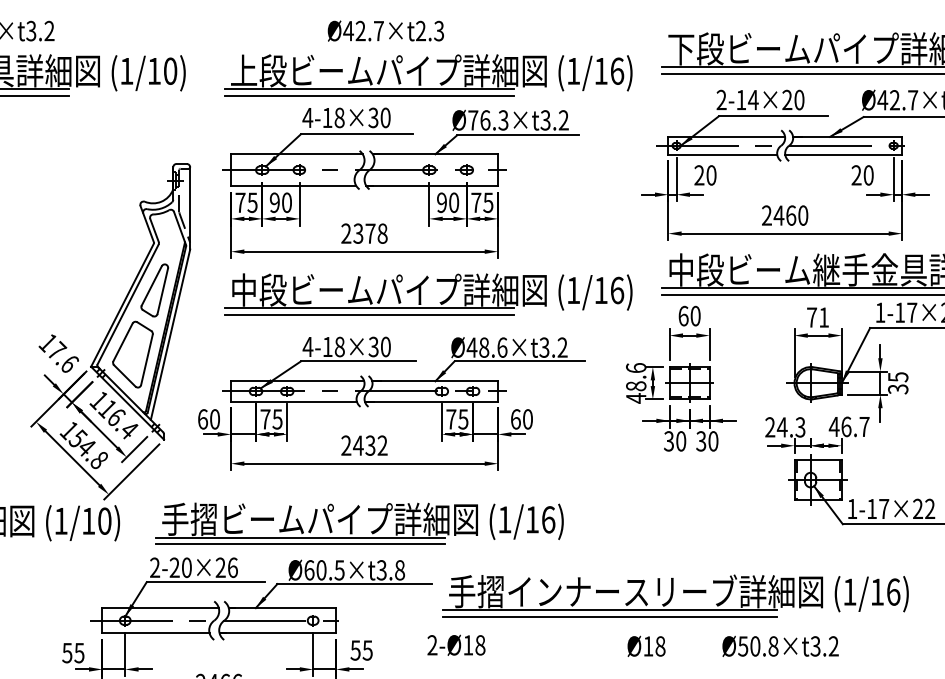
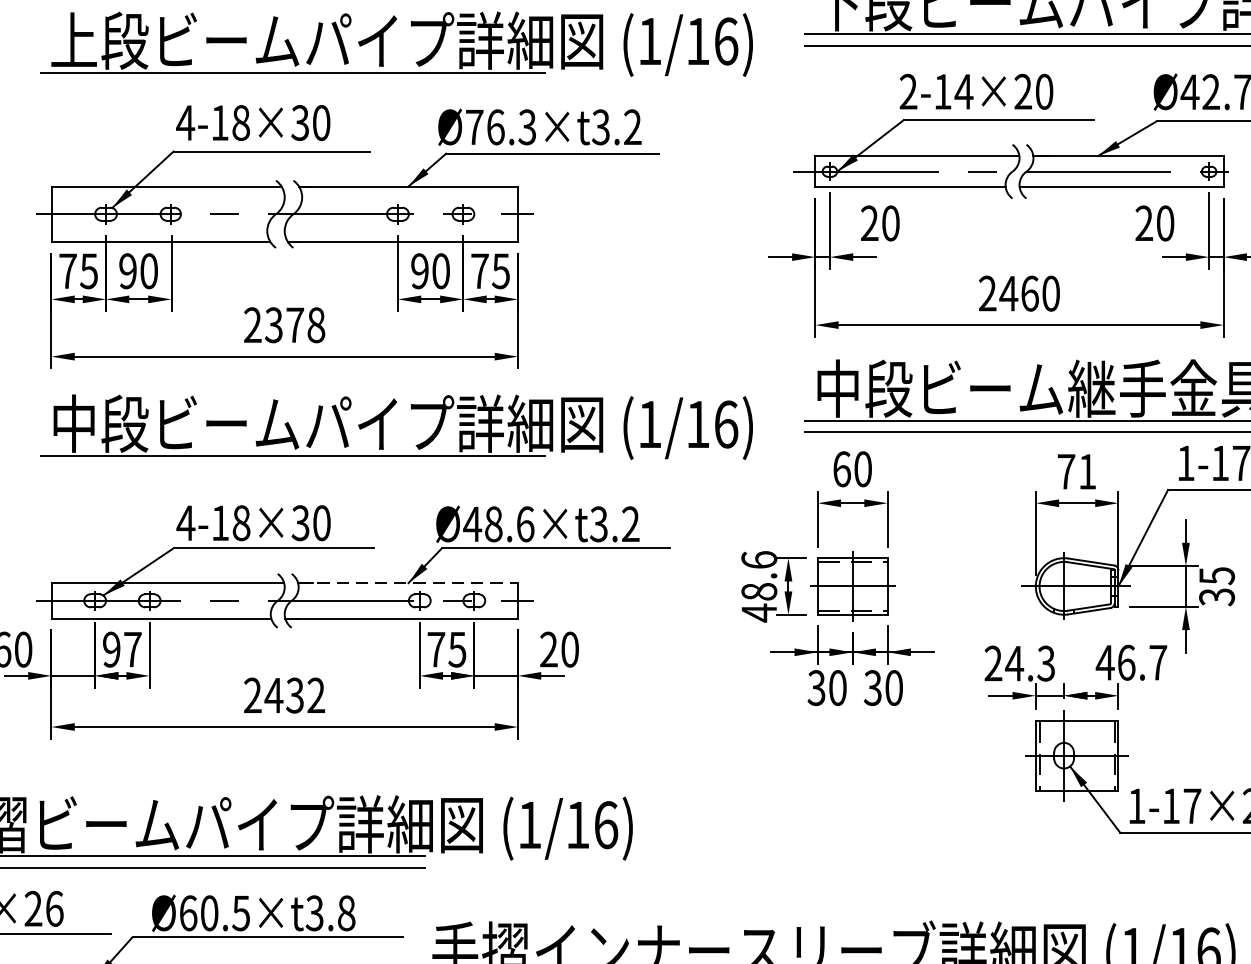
line: (368, 95) -> (291, 83), removed
line: (368, 314) -> (291, 466), removed
line: (435, 381) -> (408, 583), solid -> dashed
text: (271, 419) -> (122, 649), 75 -> 97
text: (515, 419) -> (548, 649), 60 -> 20

